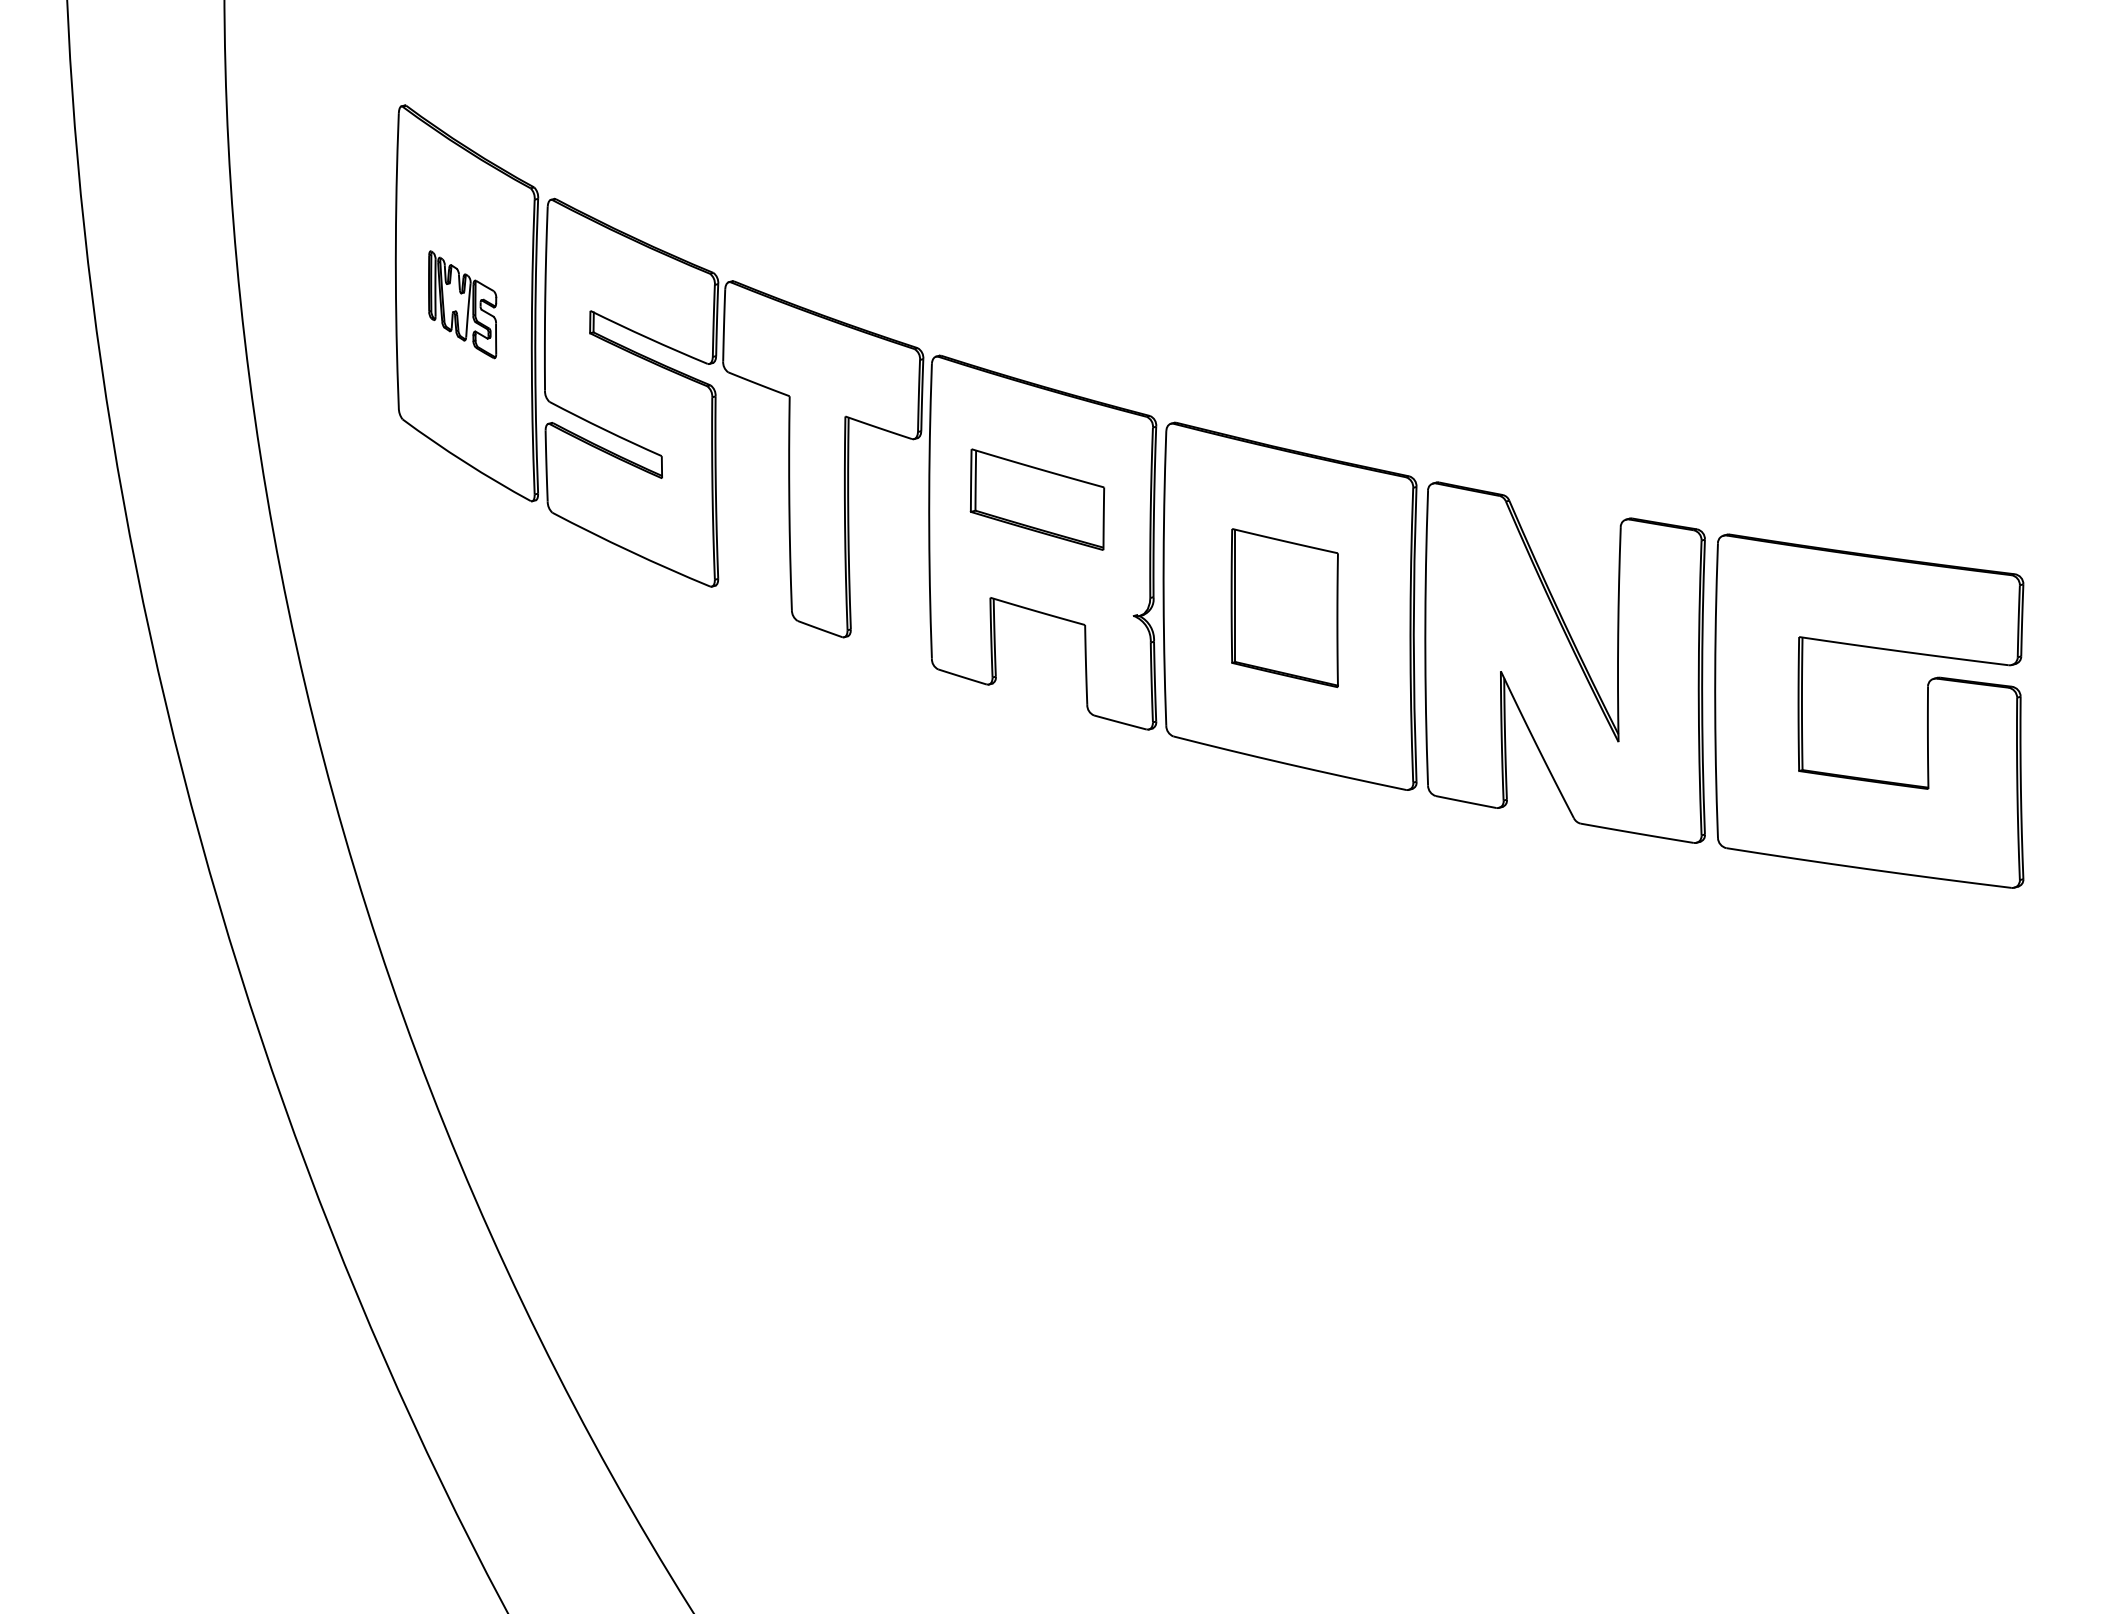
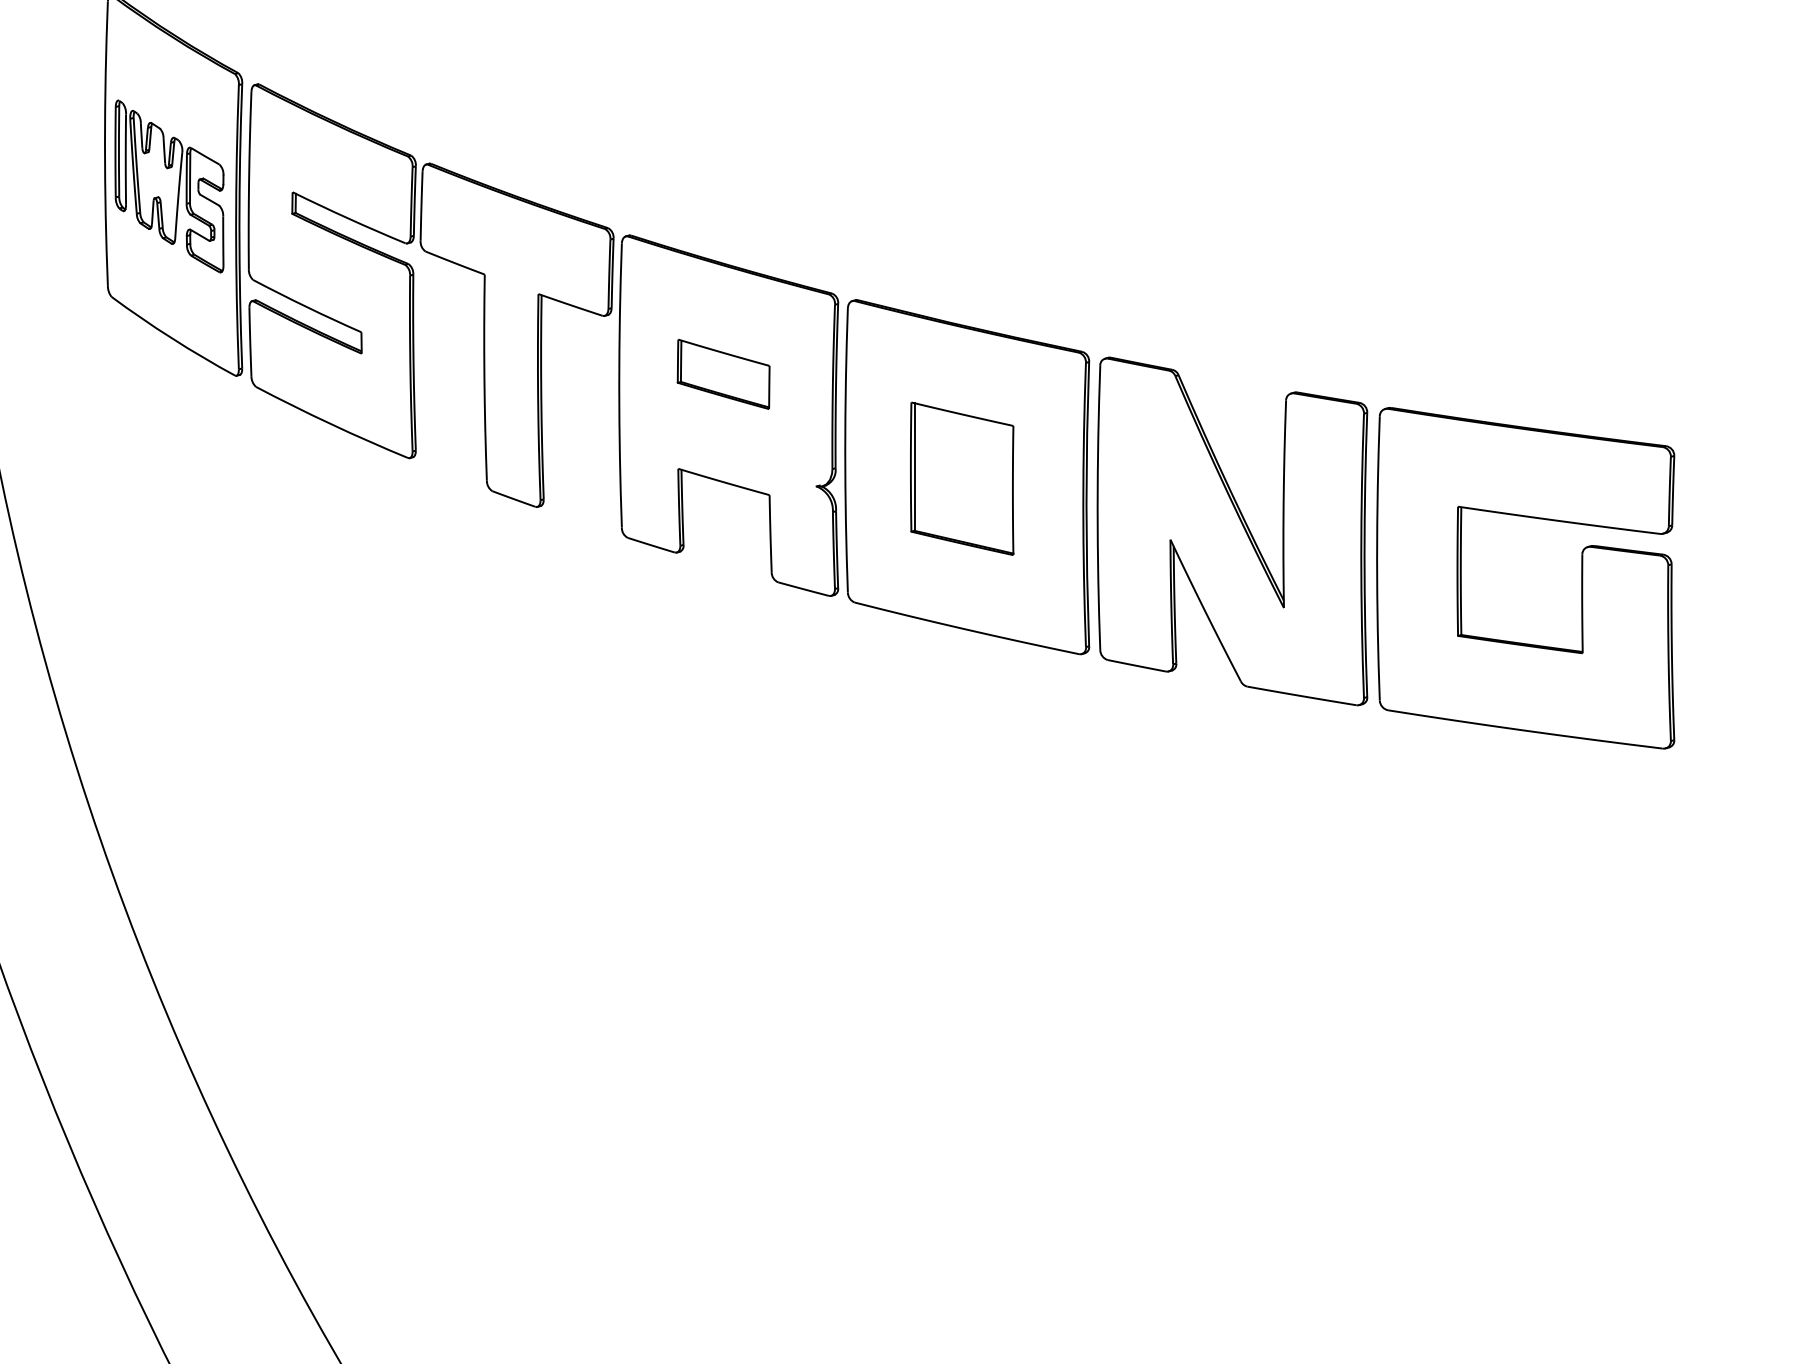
part: (462, 304) -> (169, 186), size x1.67
part: (1037, 499) -> (723, 374), size x0.71

